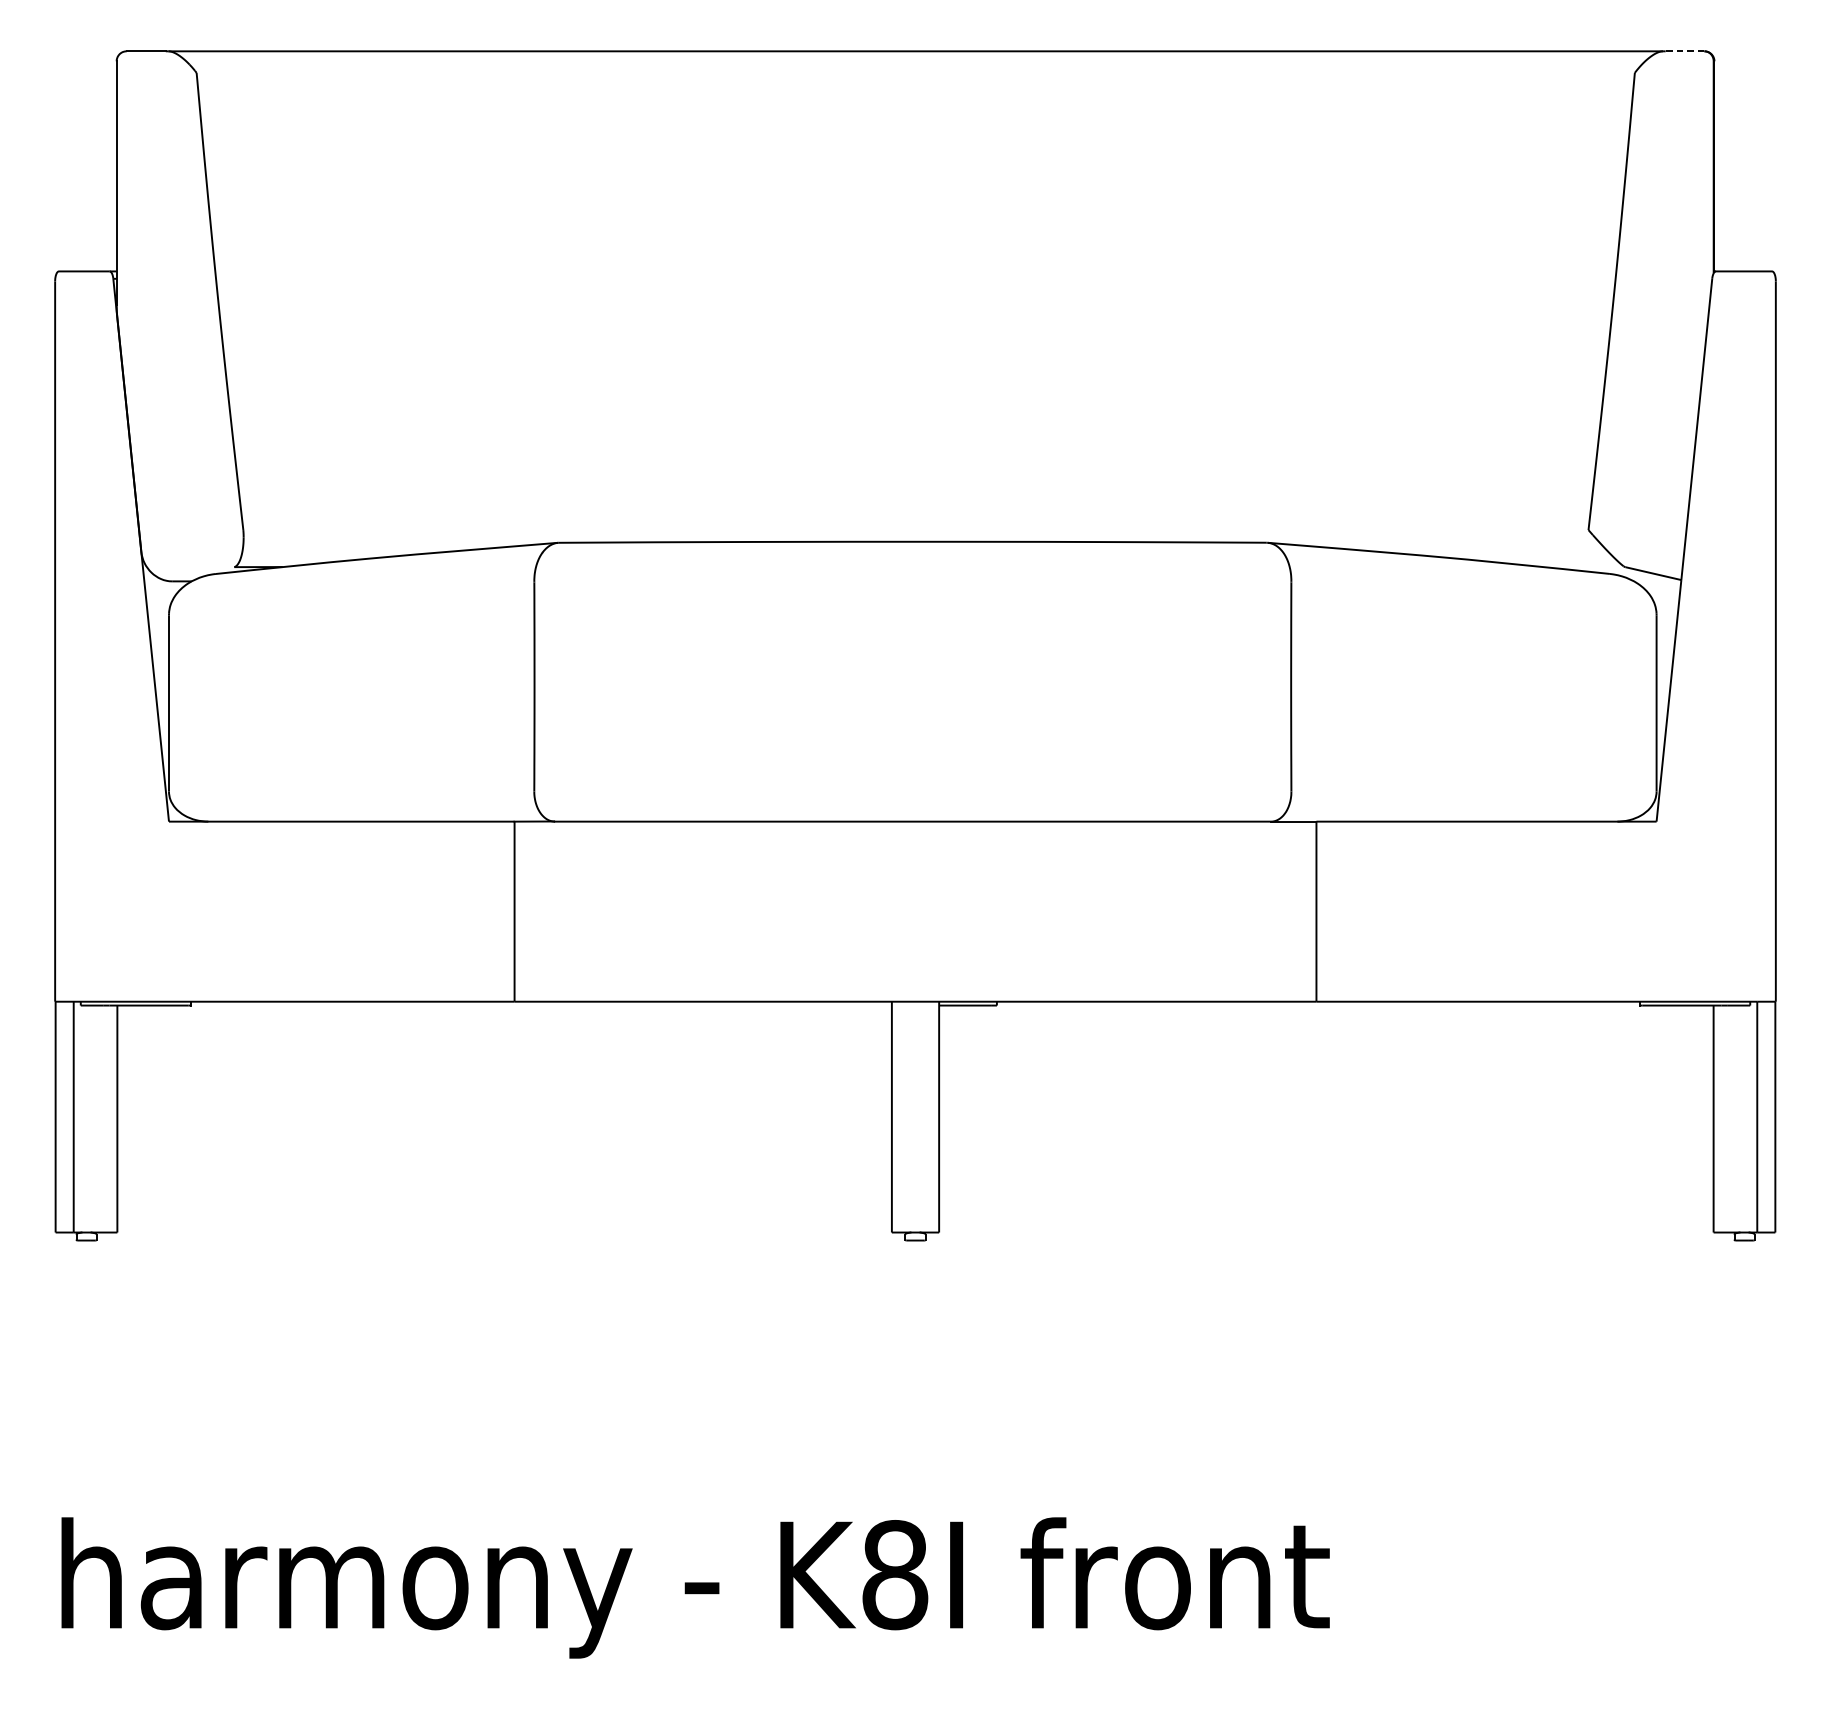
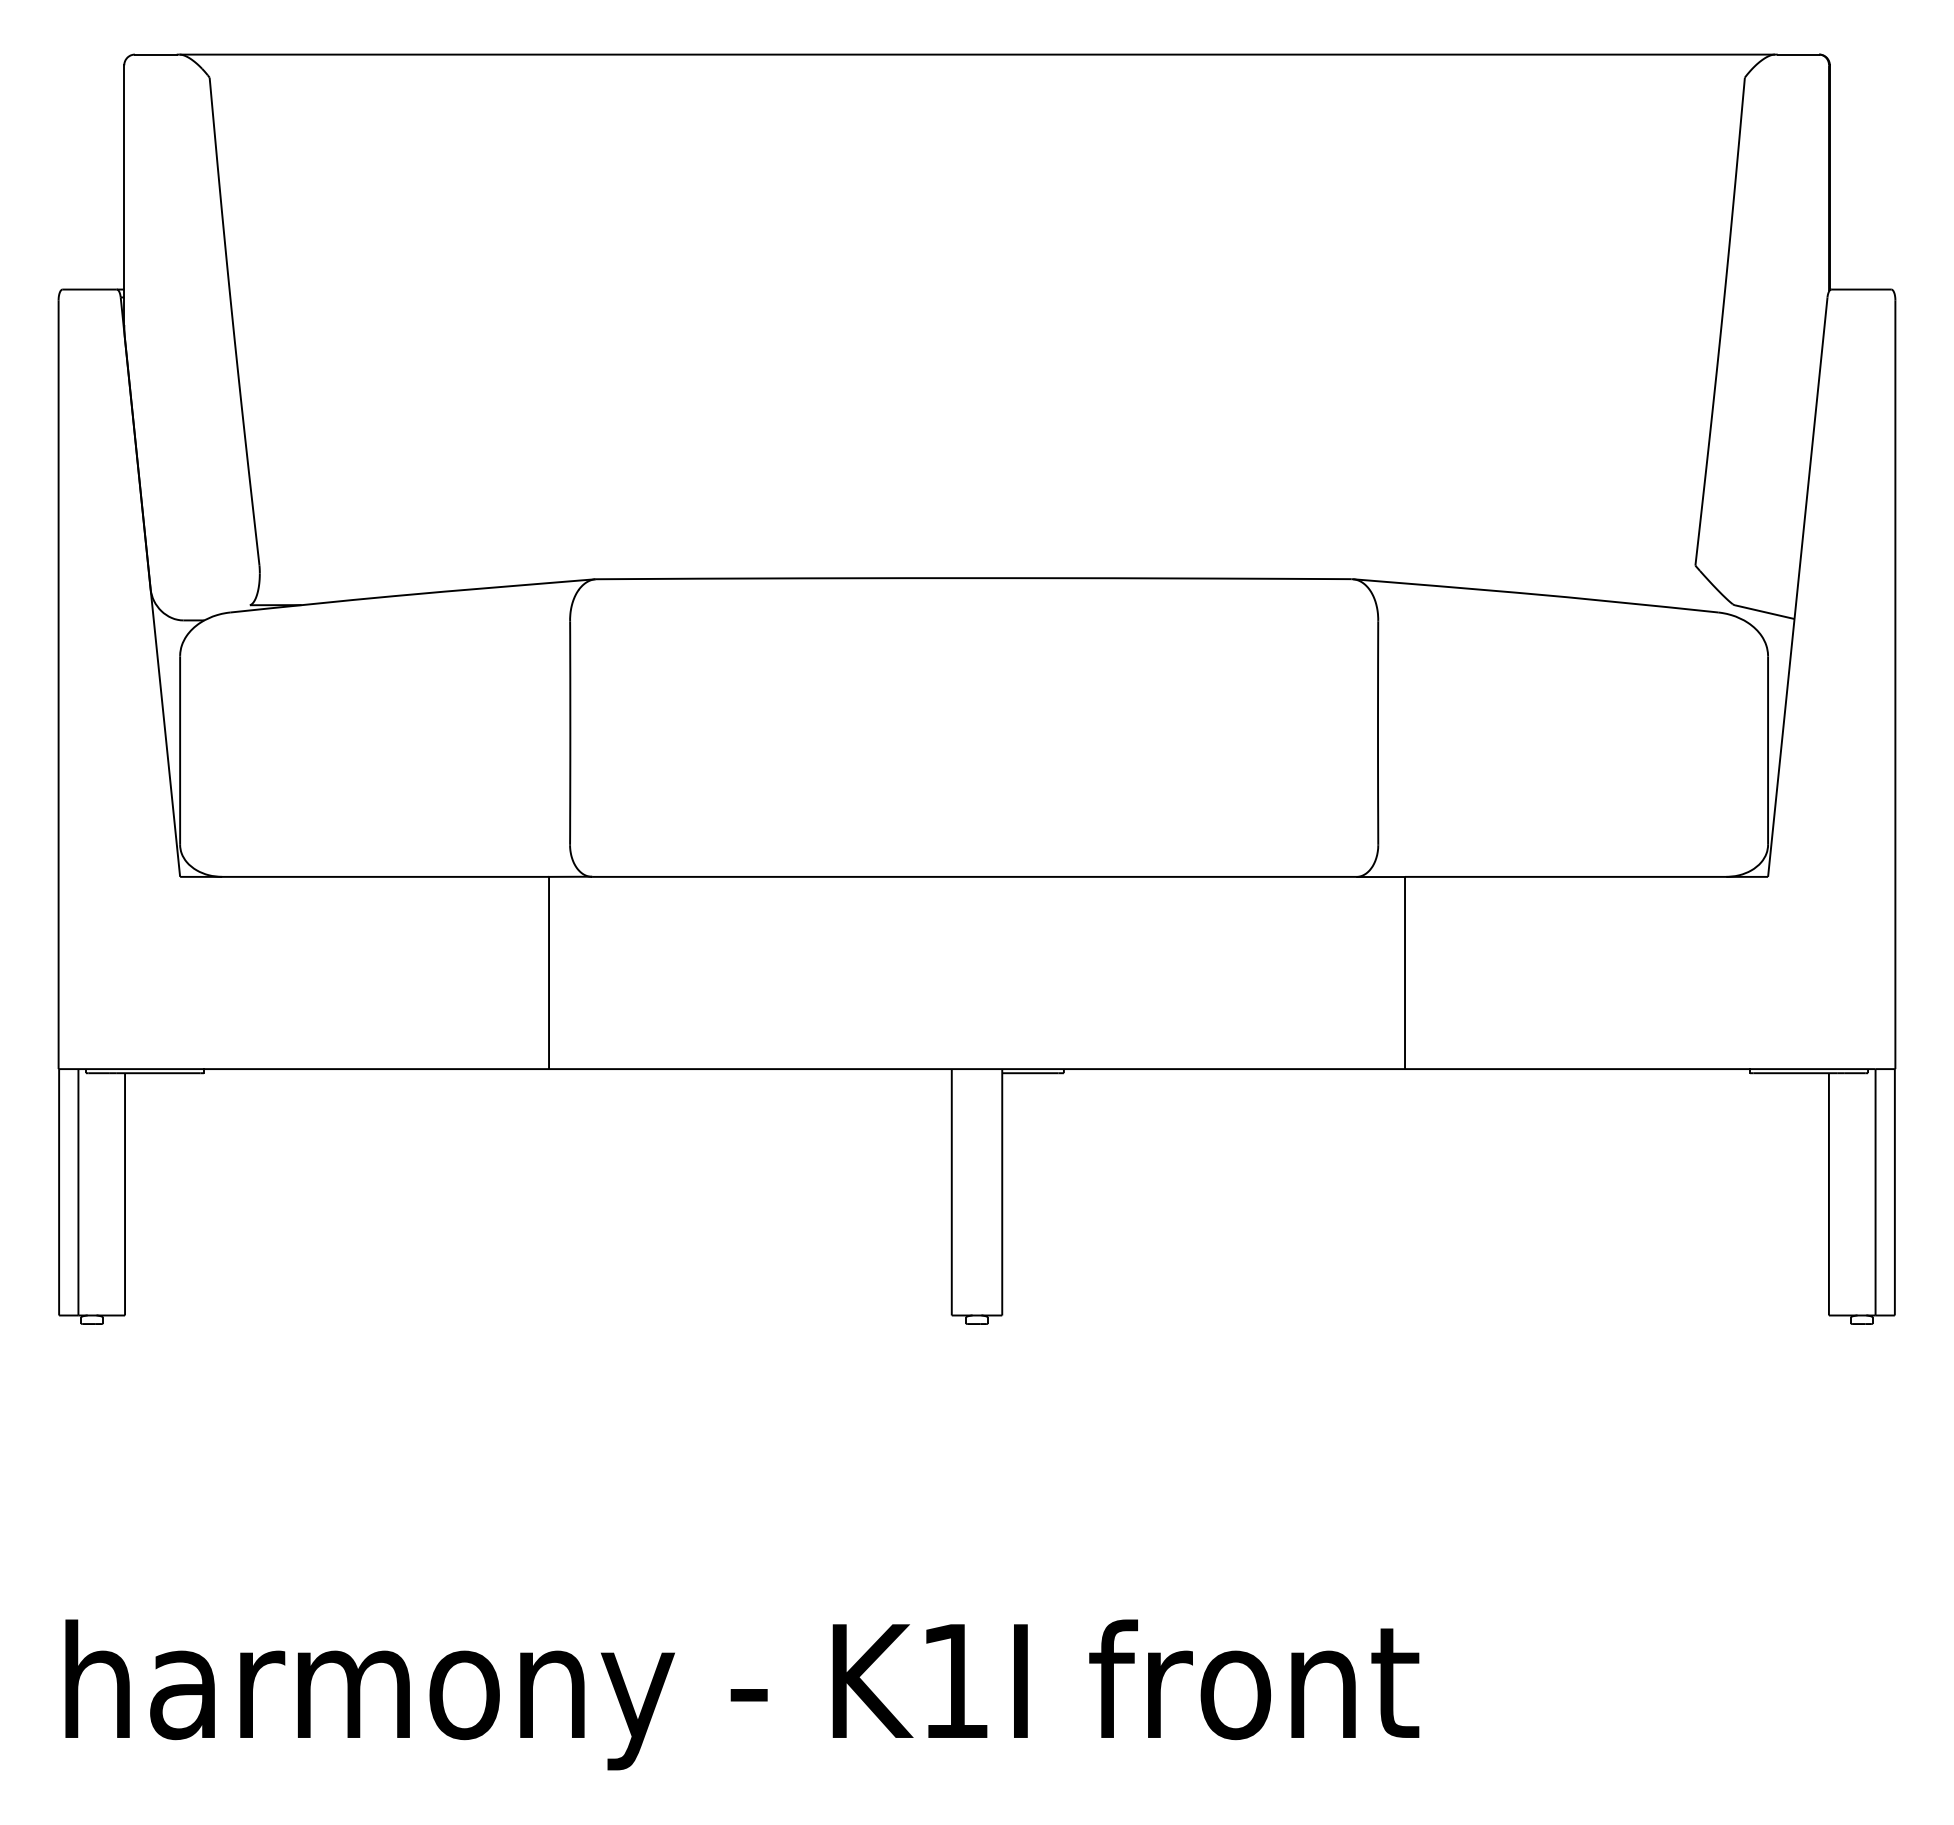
line: (1685, 51) -> (1798, 54), dashed -> solid
text: (895, 1575) -> (955, 1681), K8I -> K1I

